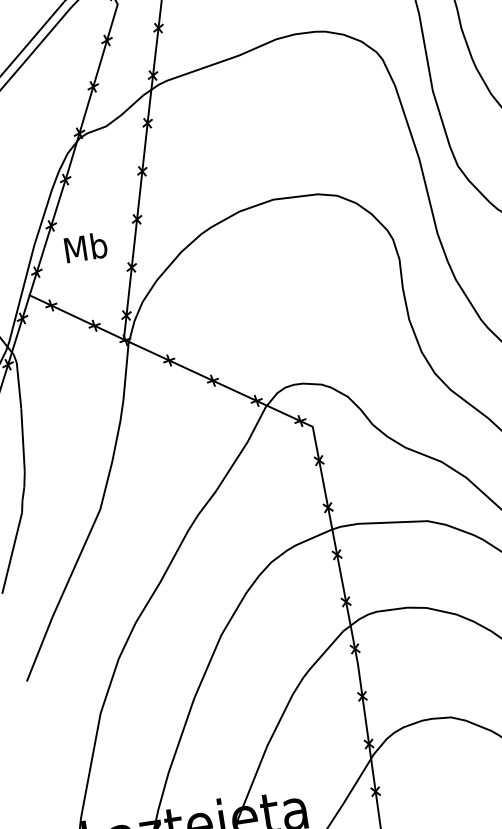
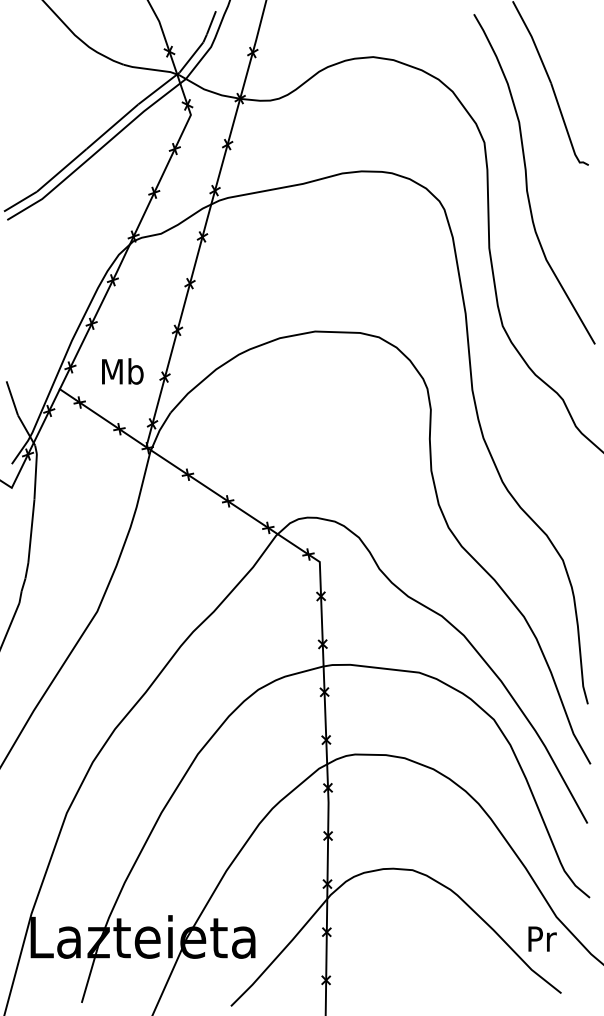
text: (85, 247) -> (122, 371), moved

